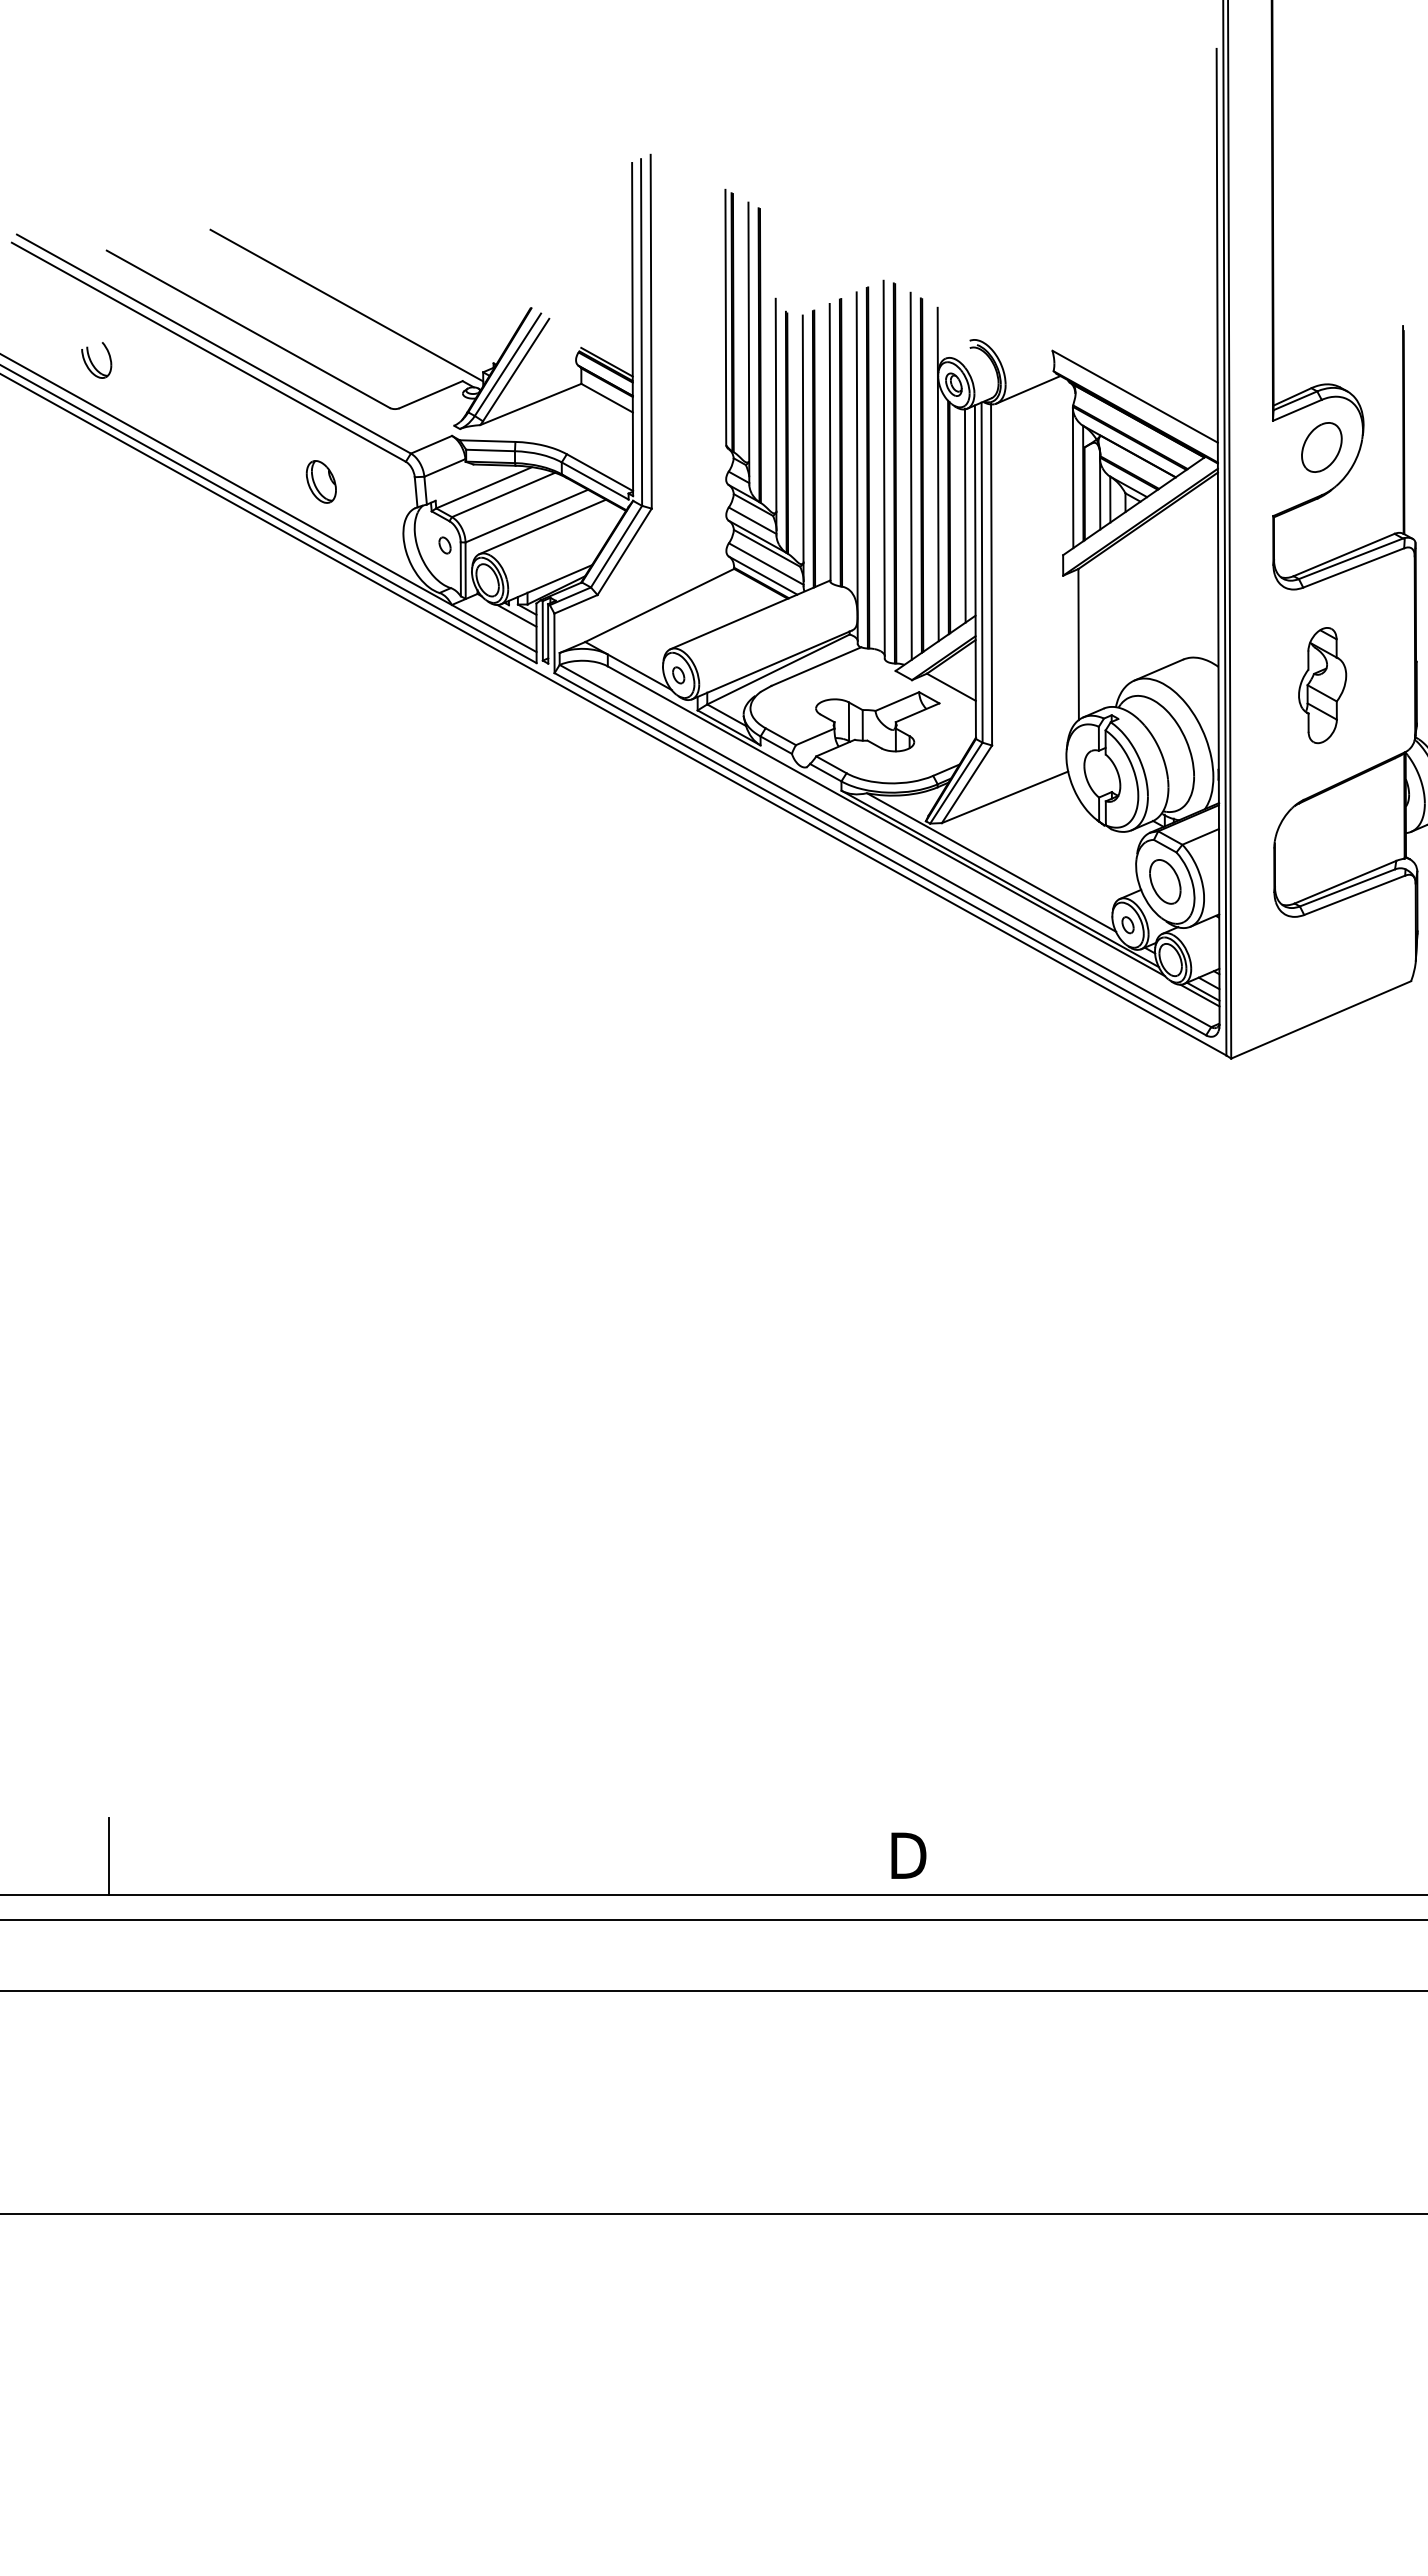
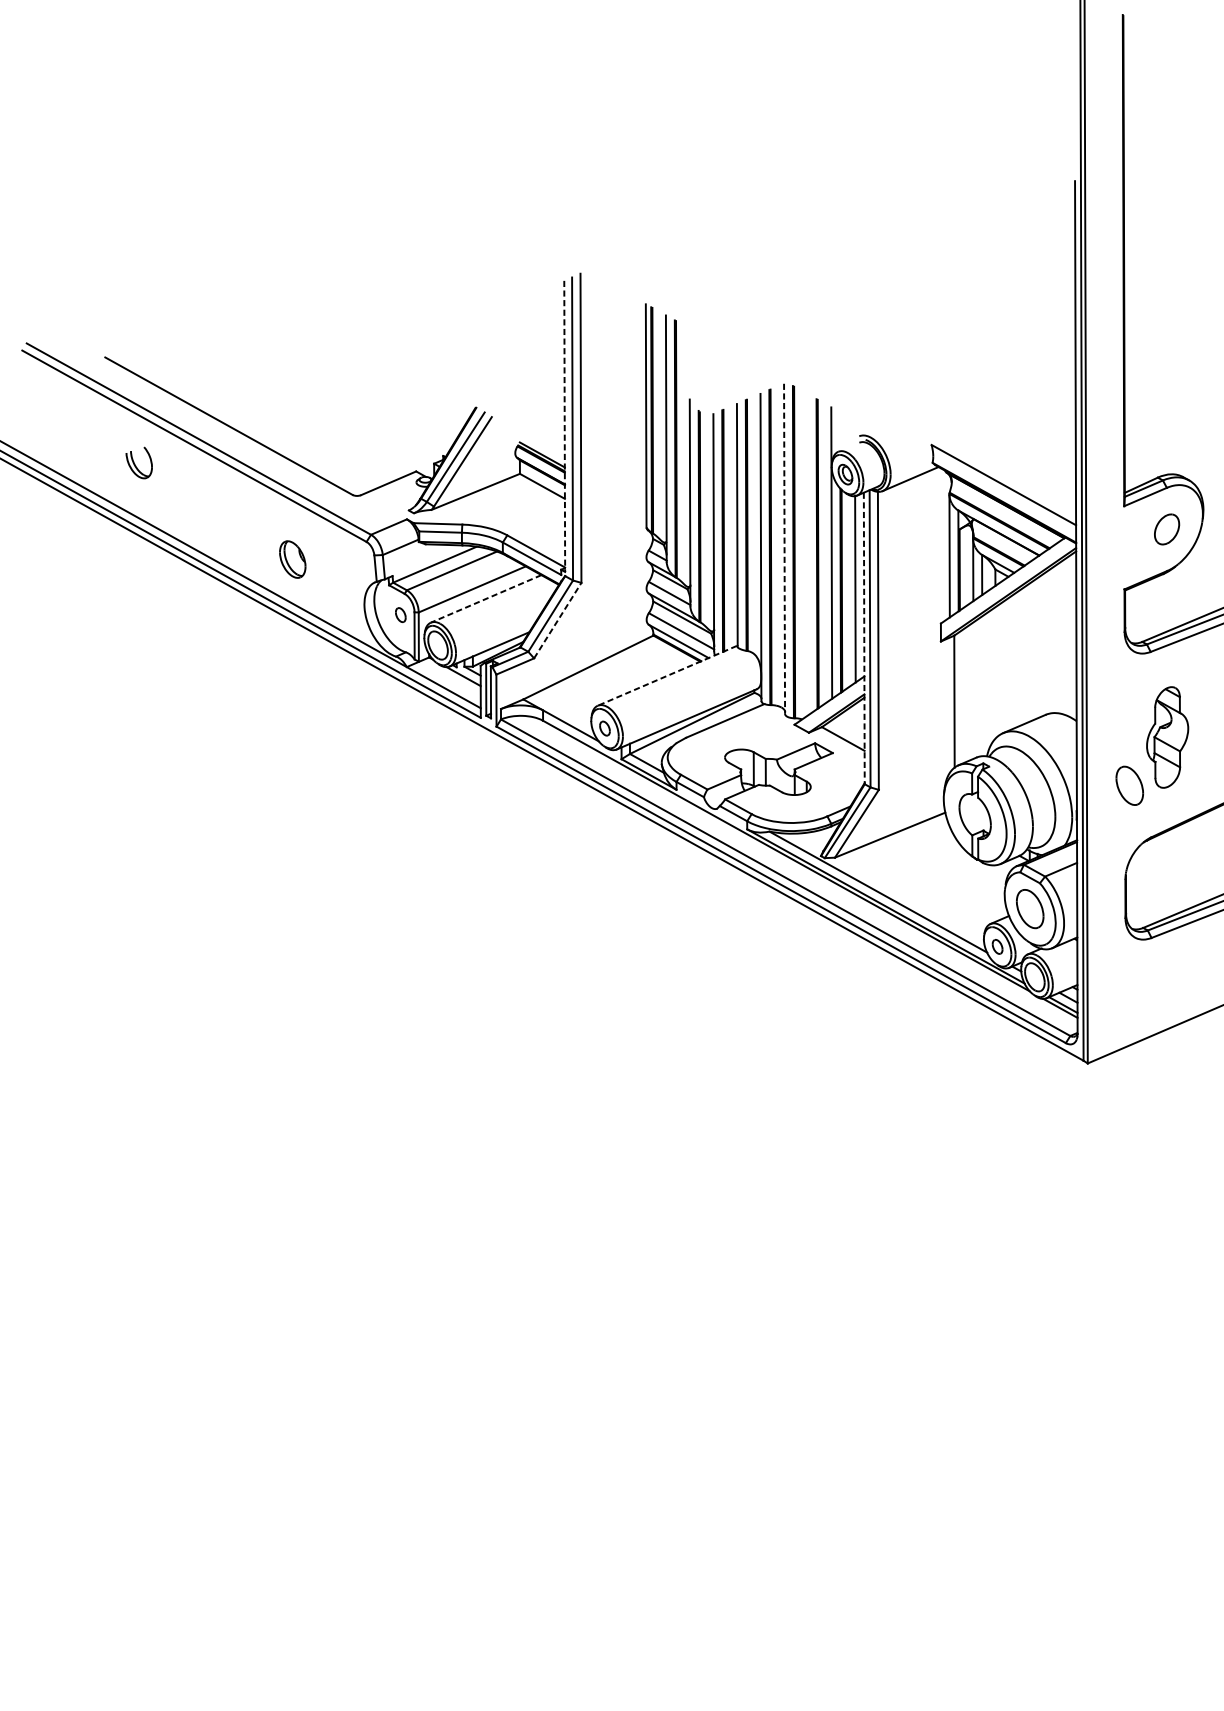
line: (346, 305) -> (314, 405), removed
line: (632, 329) -> (564, 426), solid -> dashed
part: (96, 360) -> (139, 463), moved
part: (1321, 447) -> (1166, 529), size x0.7
line: (884, 469) -> (784, 548), solid -> dashed
line: (910, 475) -> (807, 553), removed
line: (542, 526) -> (485, 598), solid -> dashed
line: (624, 551) -> (557, 620), solid -> dashed
line: (975, 572) -> (864, 638), solid -> dashed
line: (750, 615) -> (667, 676), solid -> dashed
part: (1279, 740) -> (1129, 785), added

